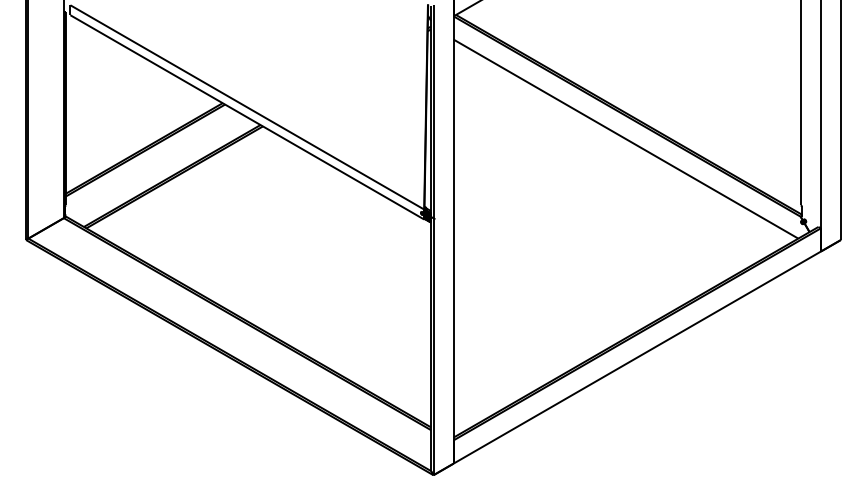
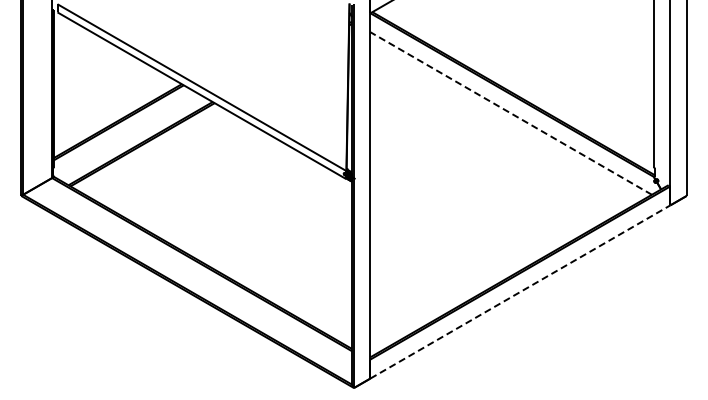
line: (626, 139) -> (511, 113), solid -> dashed
line: (637, 357) -> (520, 291), solid -> dashed

